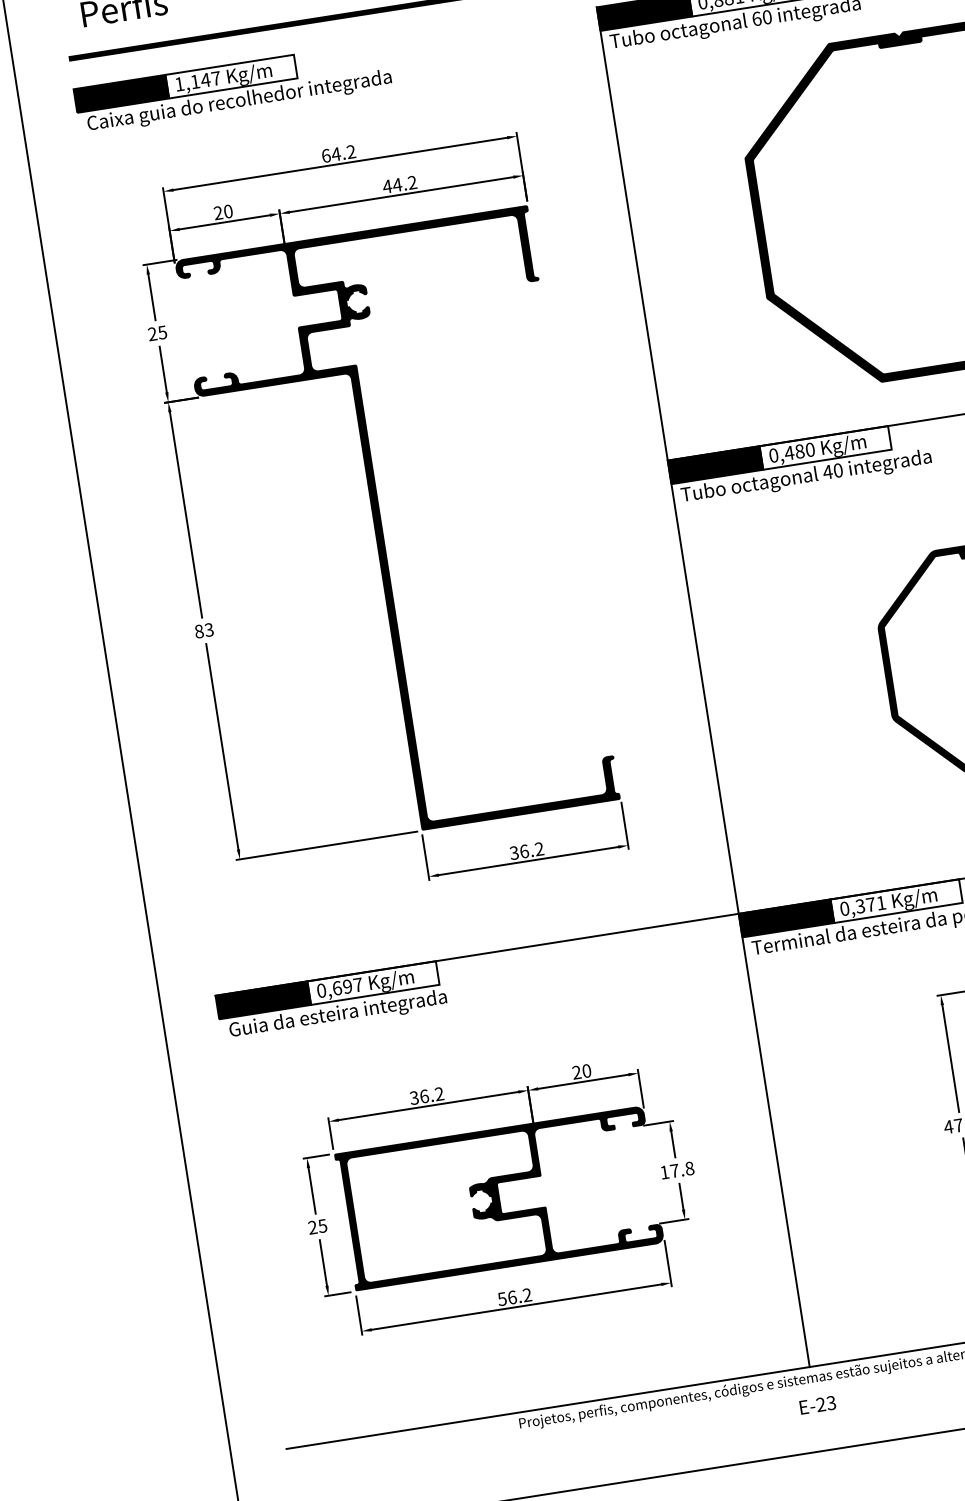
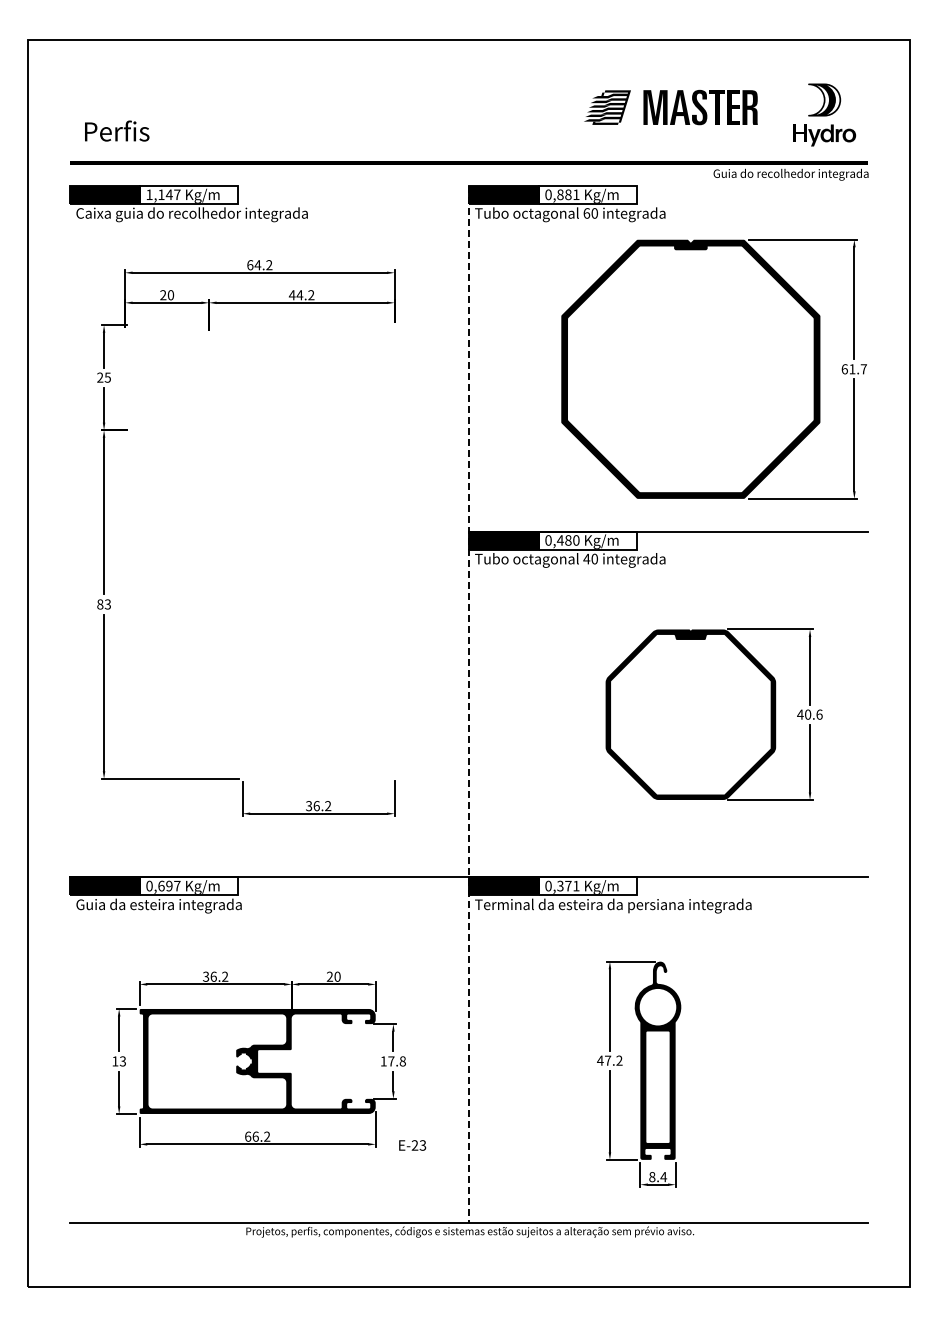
fill: (397, 529) -> (259, 551), removed
line: (702, 688) -> (468, 705), solid -> dashed
text: (316, 1227) -> (118, 1061), 25 -> 13
text: (502, 1298) -> (248, 1136), 56.2 -> 66.2
text: (817, 1405) -> (412, 1145), moved

